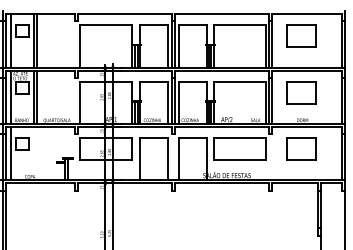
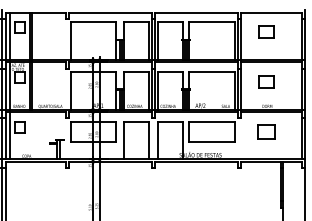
part: (301, 35) -> (266, 31), size x0.6
part: (301, 92) -> (266, 81), size x0.6
part: (301, 148) -> (266, 131), size x0.7

